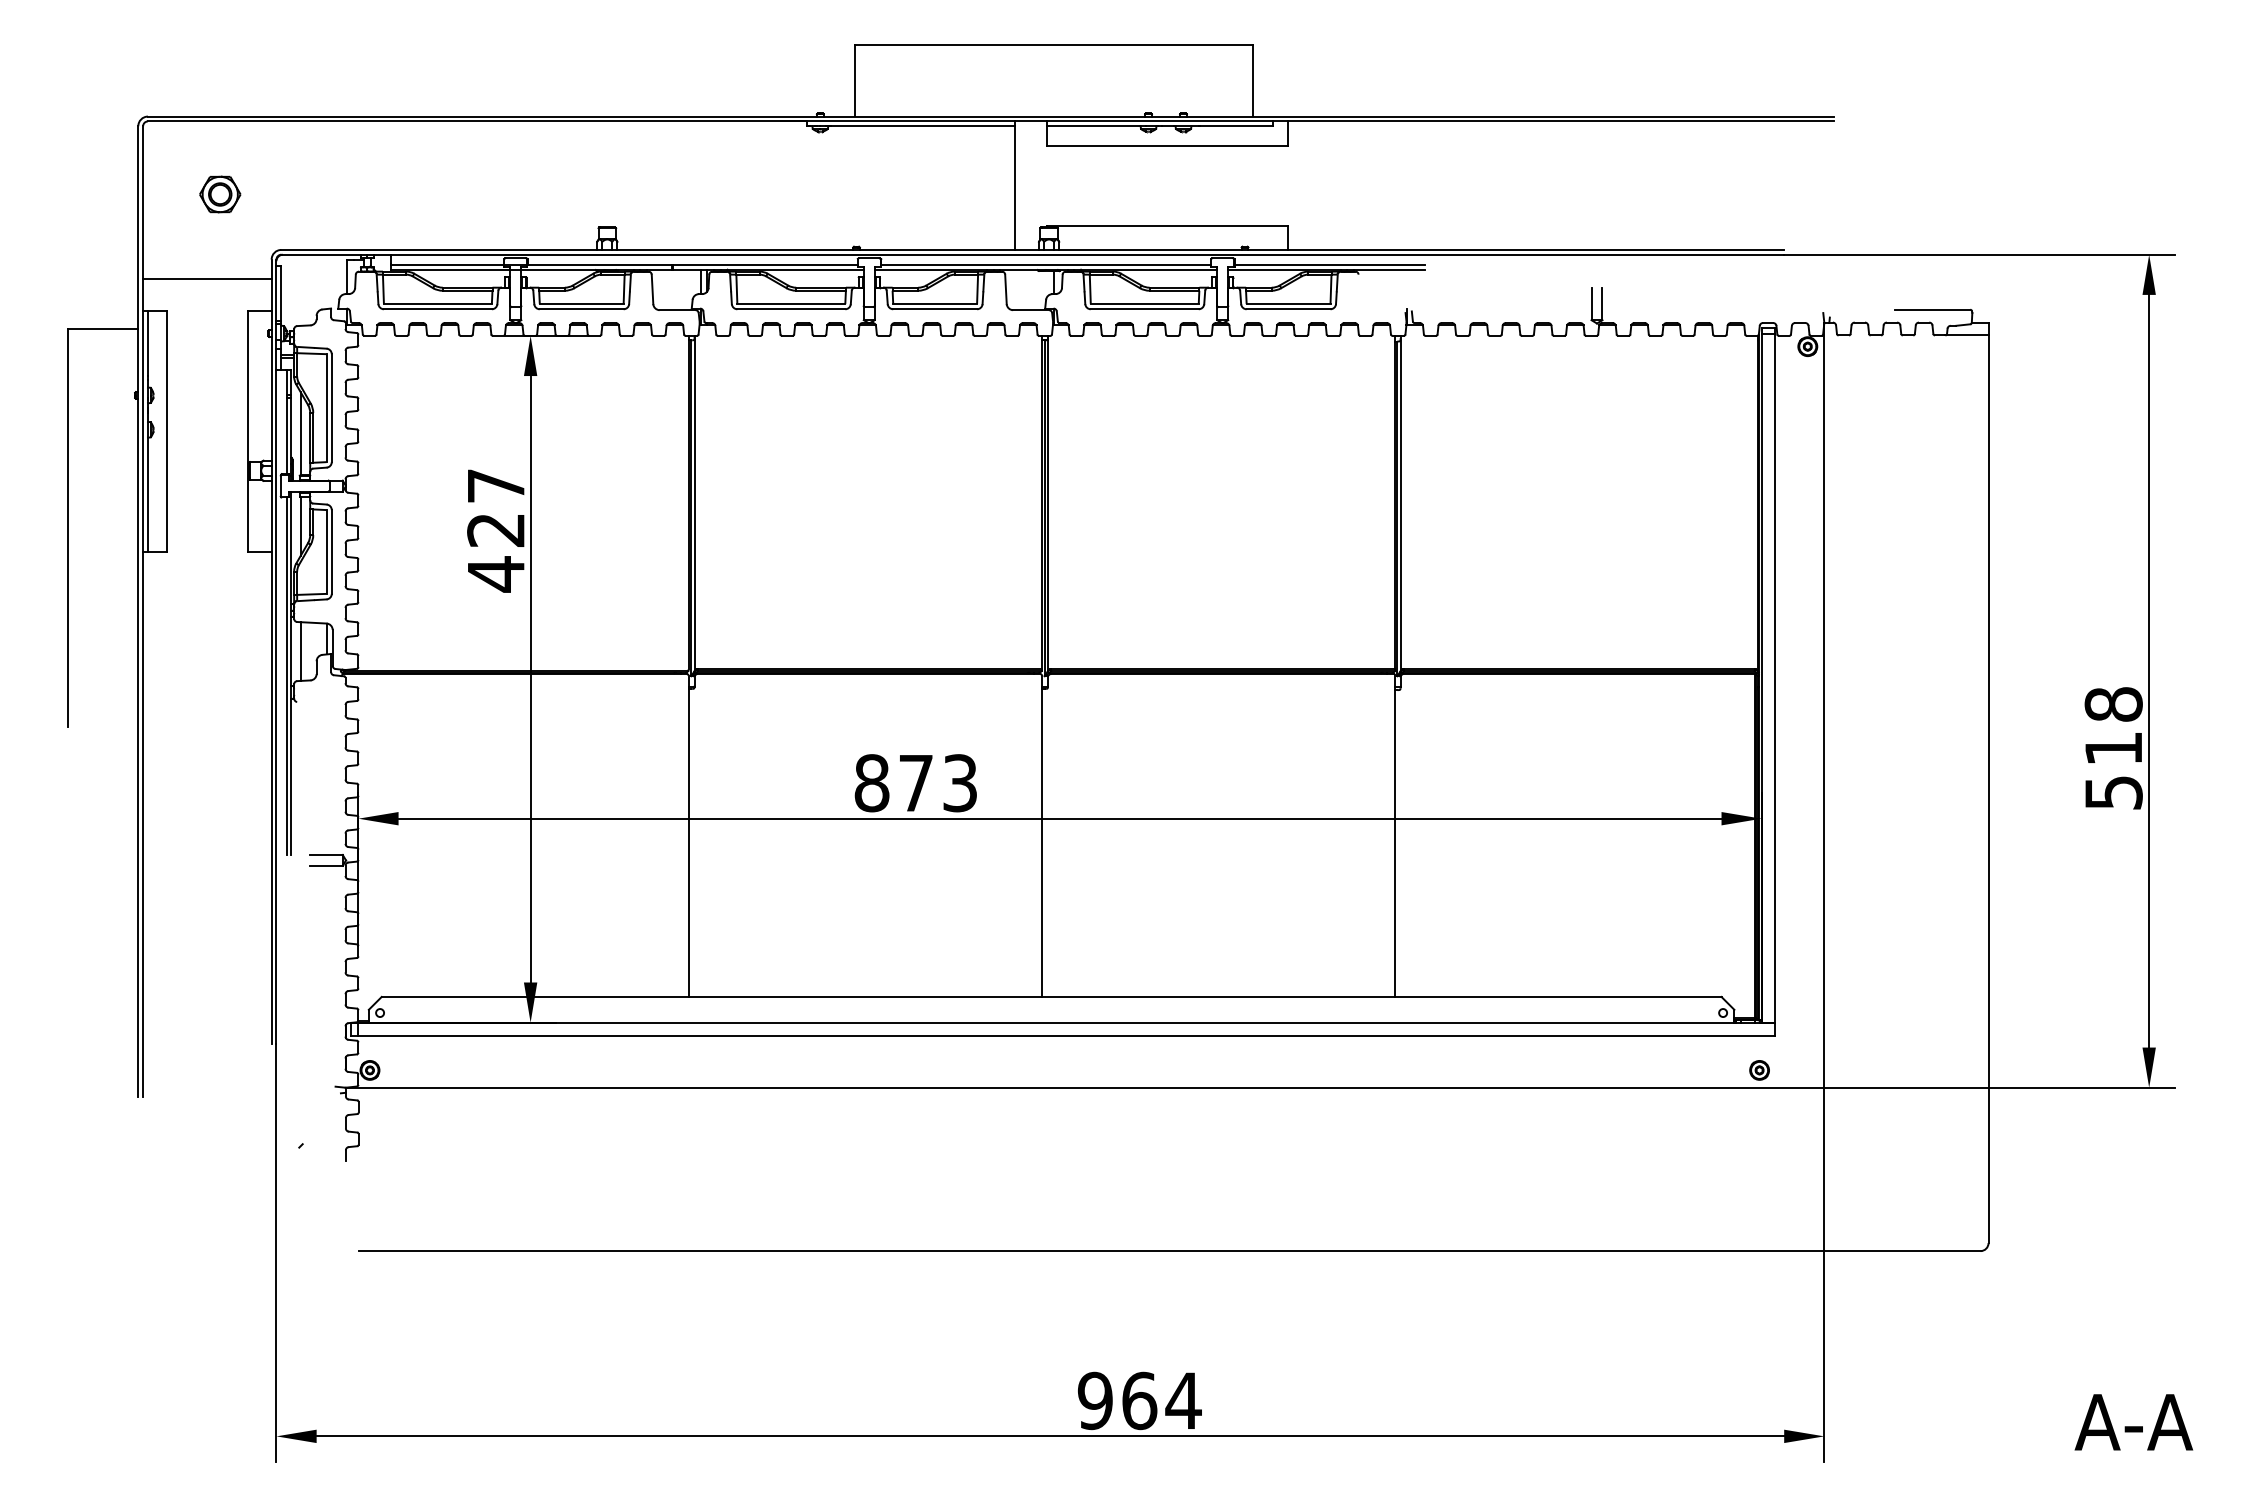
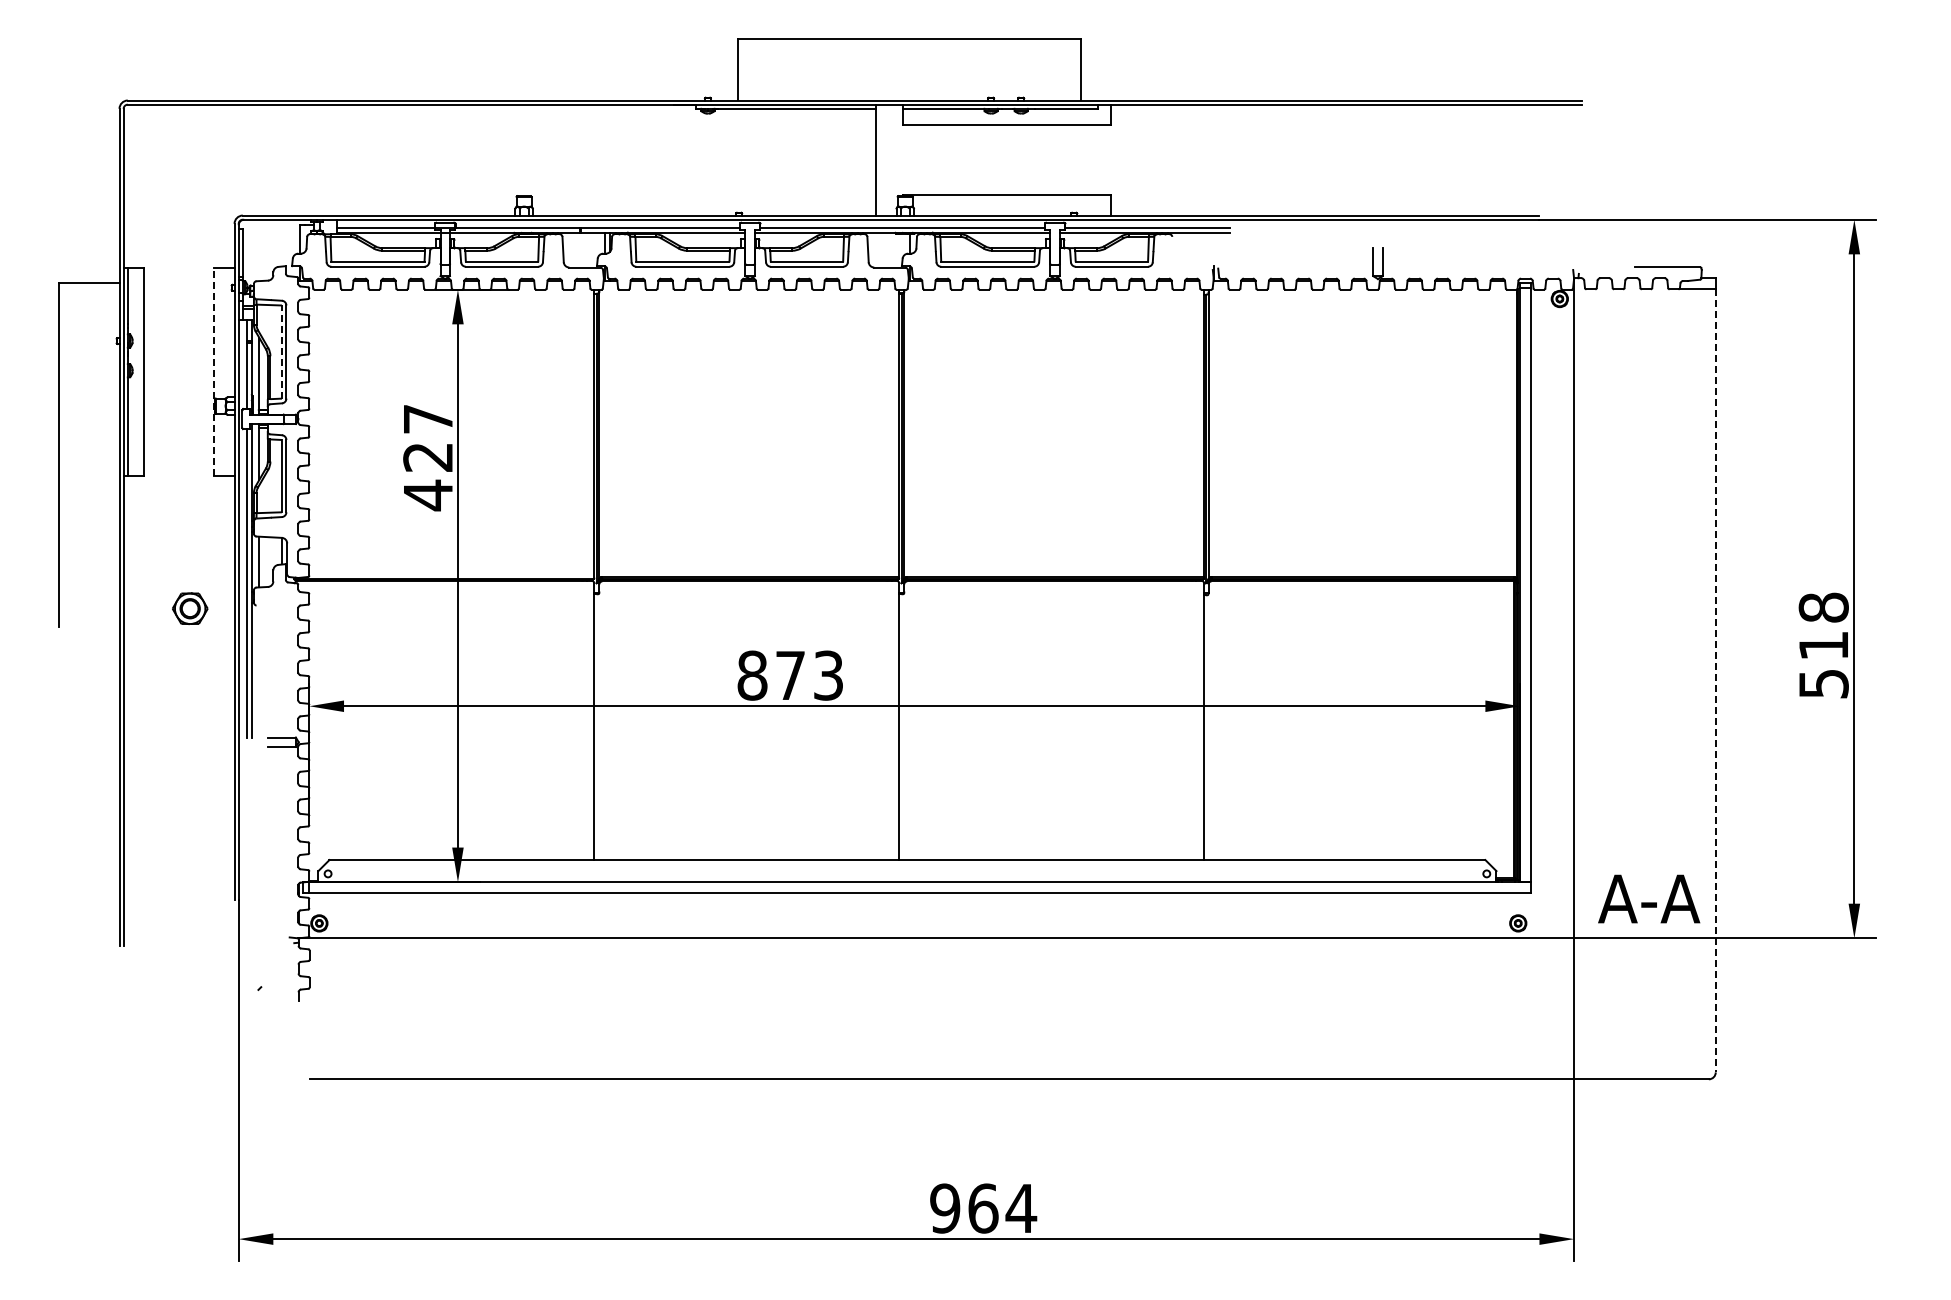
part: (220, 194) -> (190, 608), moved
line: (206, 278) -> (178, 240), removed
line: (326, 408) -> (281, 352), solid -> dashed
line: (247, 431) -> (213, 372), solid -> dashed
line: (1988, 788) -> (1715, 680), solid -> dashed
text: (2134, 1421) -> (1649, 898), moved

